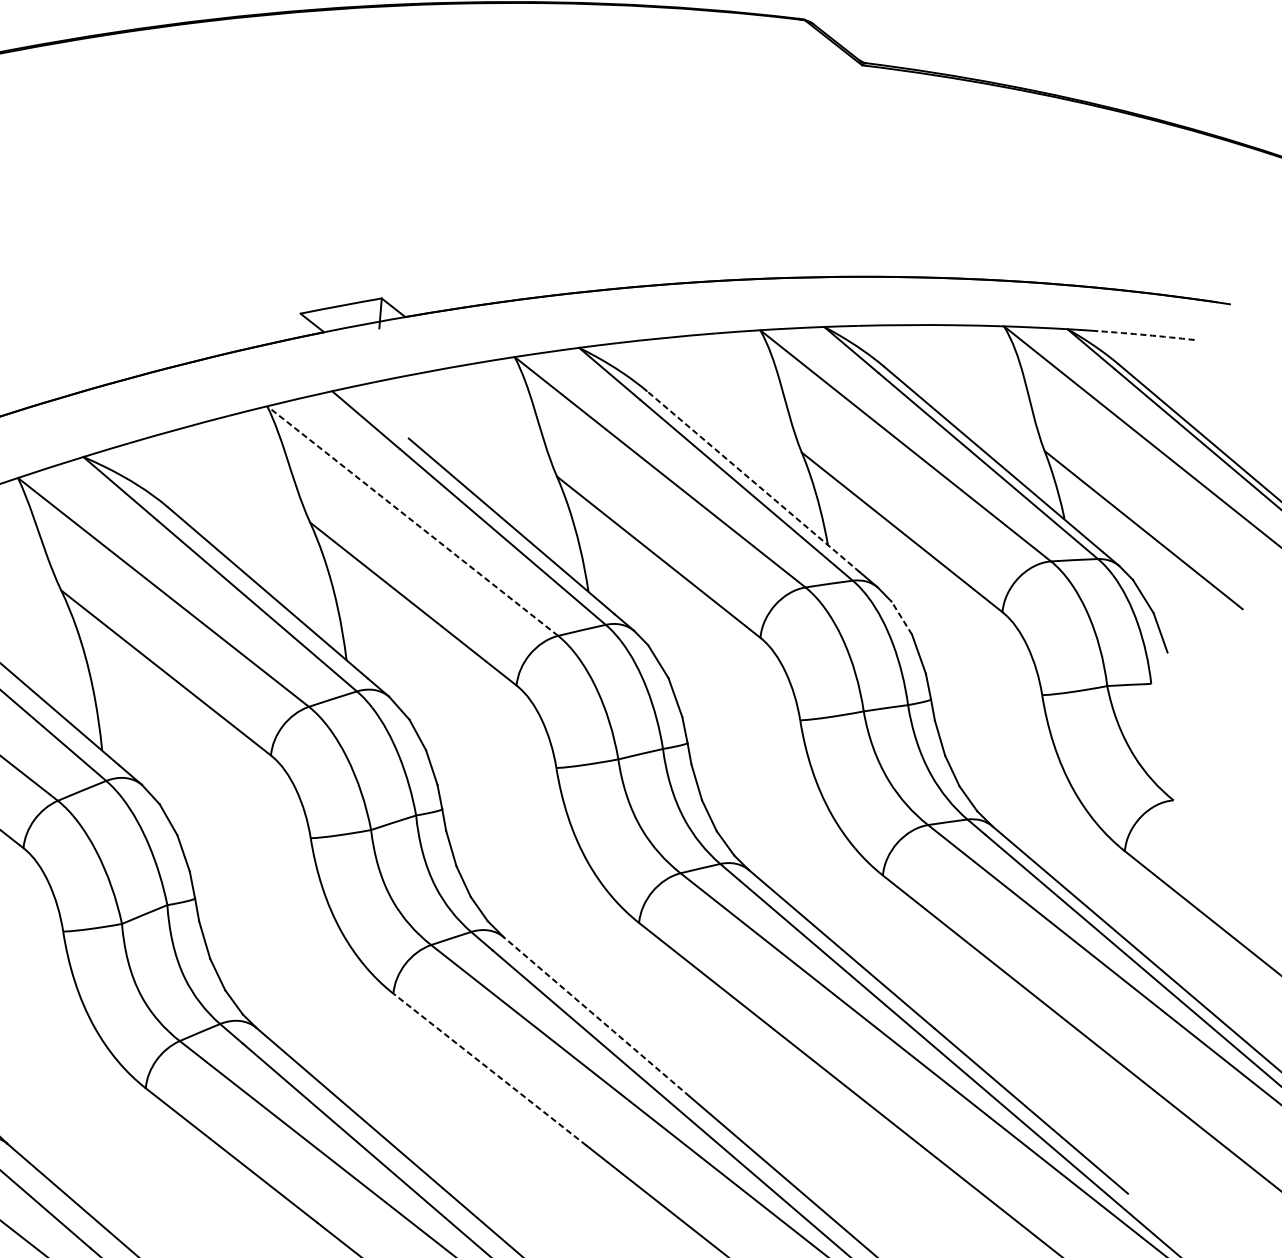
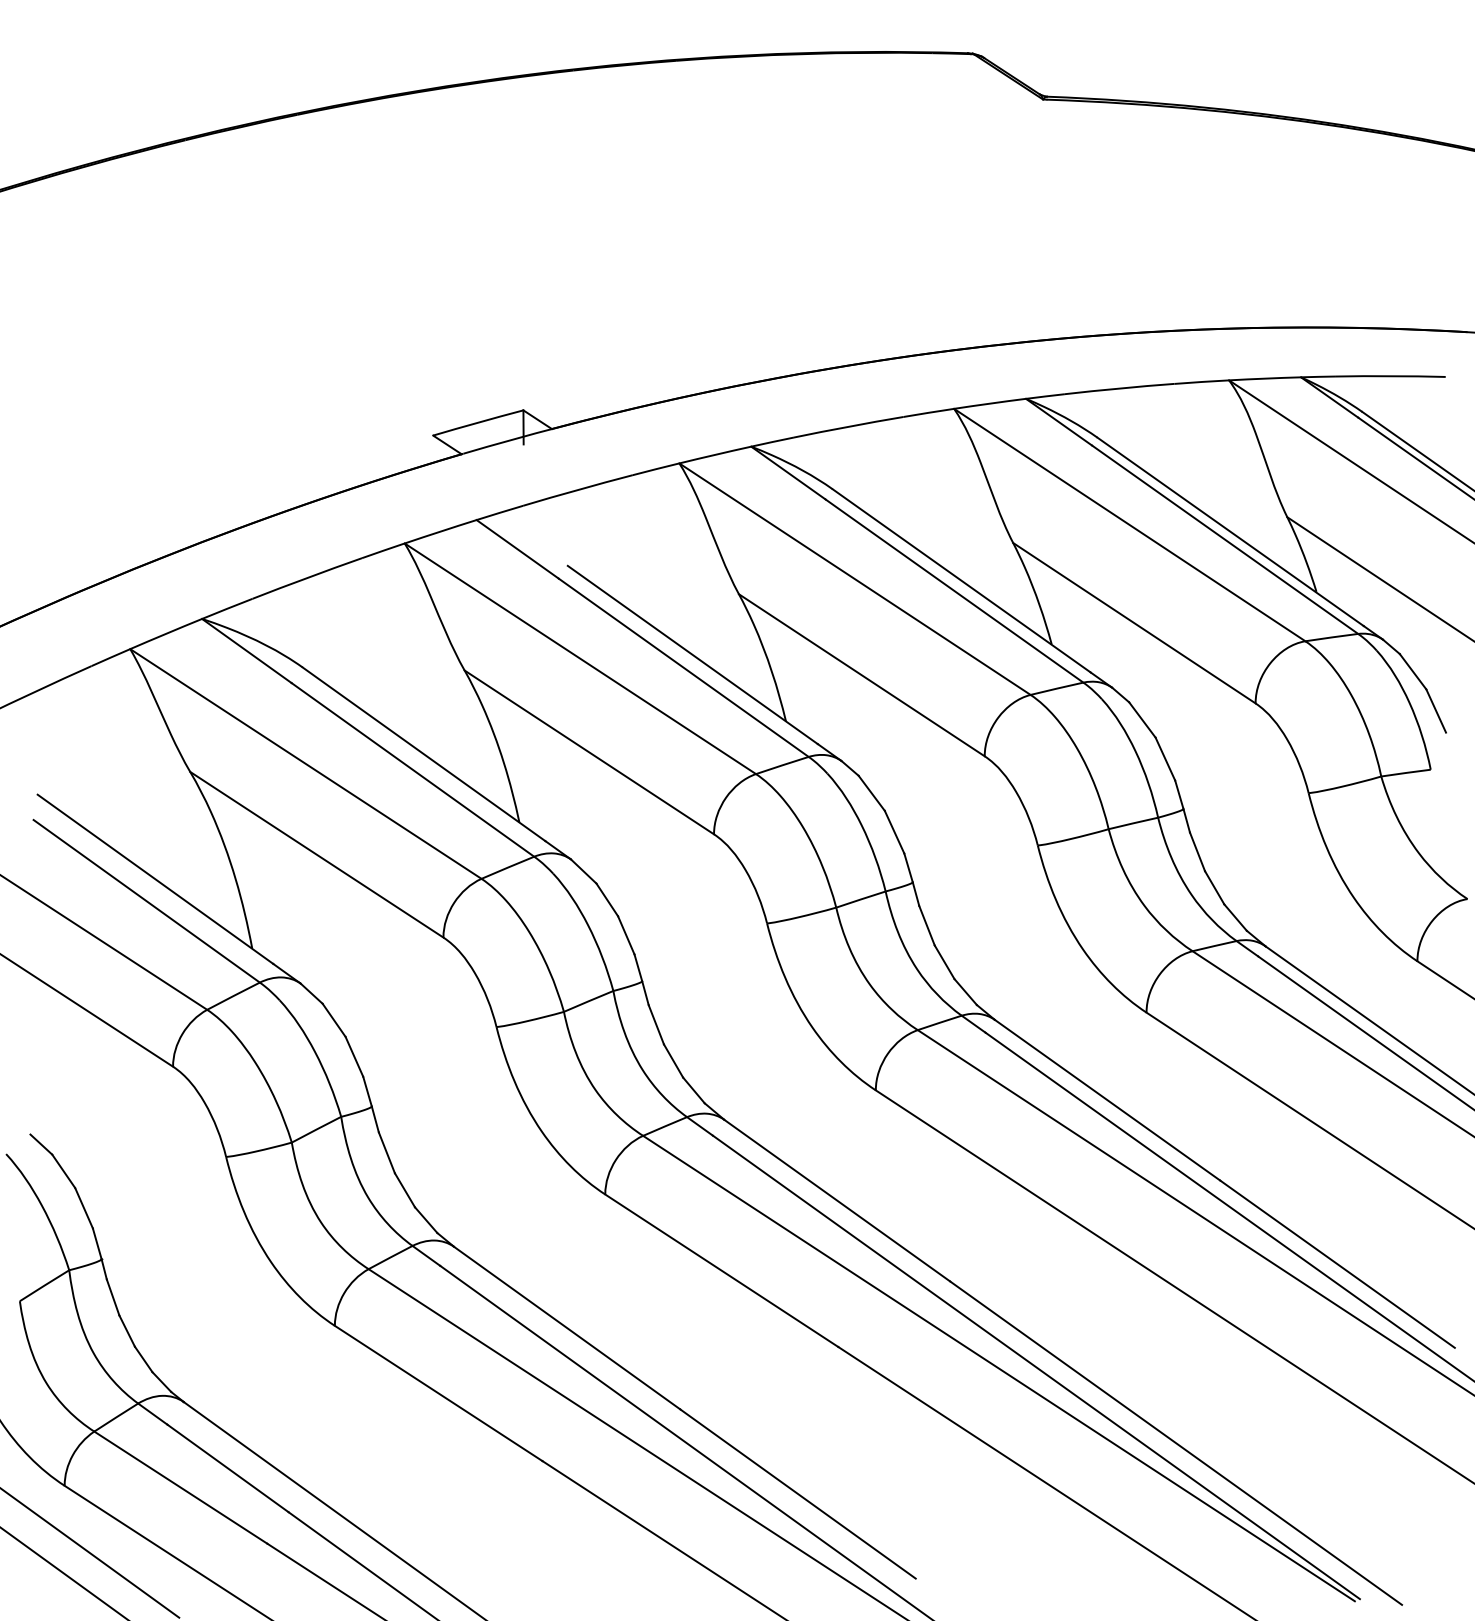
arc: (1146, 335) -> (1390, 376), dashed -> solid
line: (753, 481) -> (961, 580), dashed -> solid
line: (411, 520) -> (579, 658), dashed -> solid
line: (901, 617) -> (1142, 719), dashed -> solid
line: (596, 1016) -> (837, 1200), dashed -> solid
line: (489, 1069) -> (721, 1270), dashed -> solid

